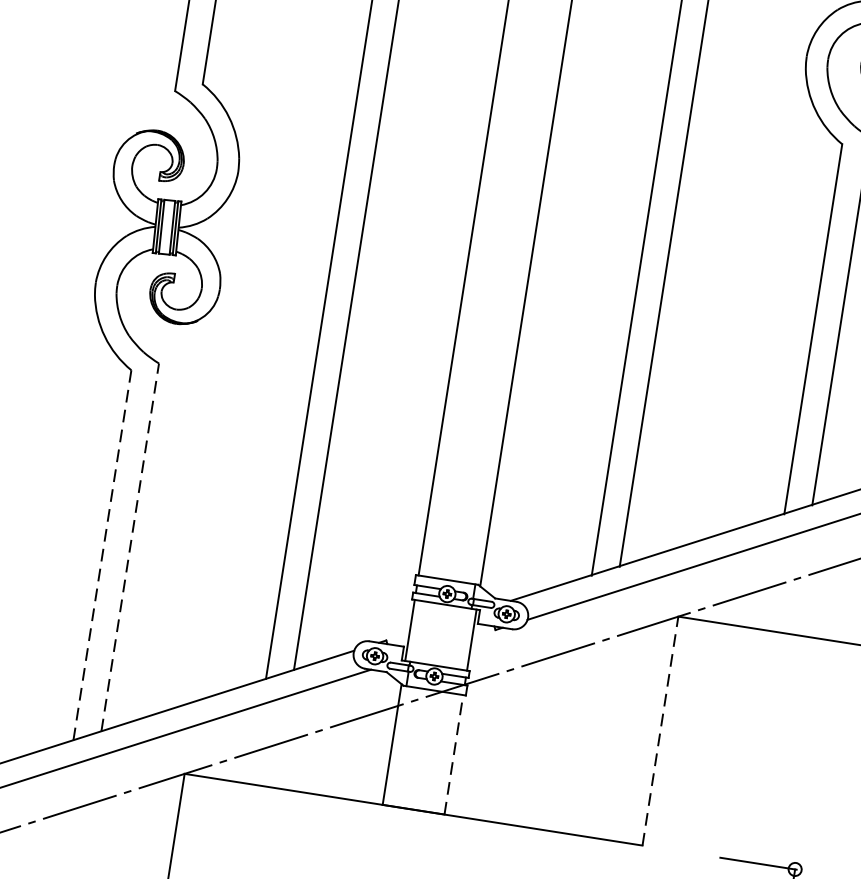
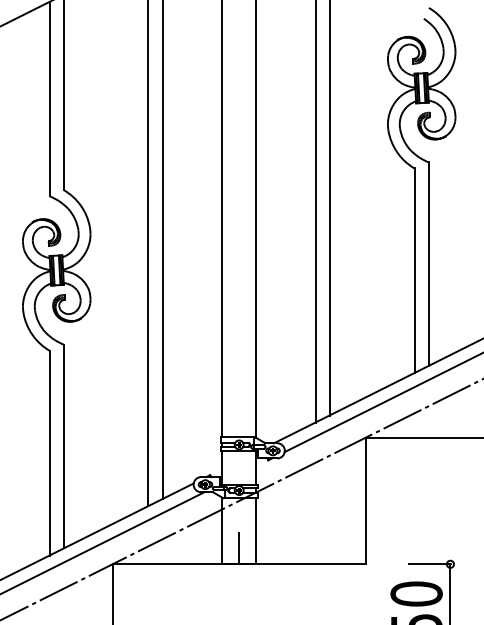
line: (129, 547) -> (63, 446), dashed -> solid
line: (102, 554) -> (49, 452), dashed -> solid
line: (659, 730) -> (365, 500), dashed -> solid
line: (454, 753) -> (256, 530), dashed -> solid
line: (418, 781) -> (239, 548), added

